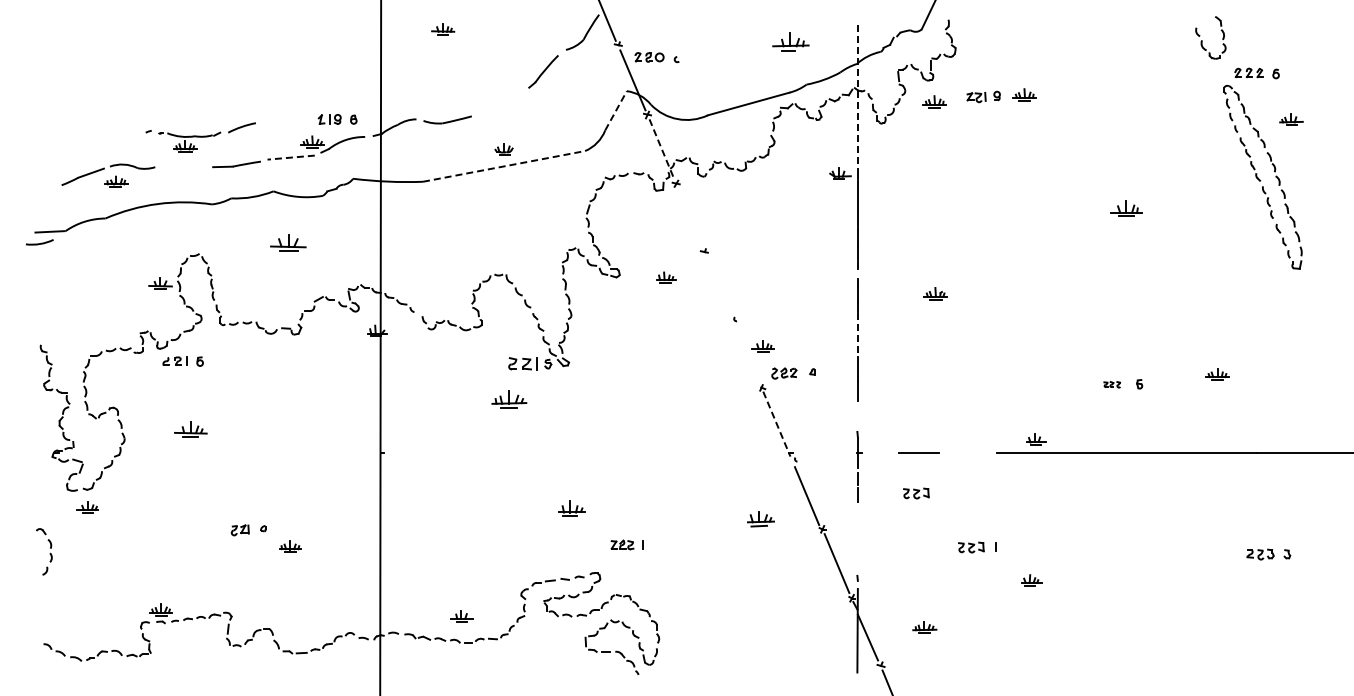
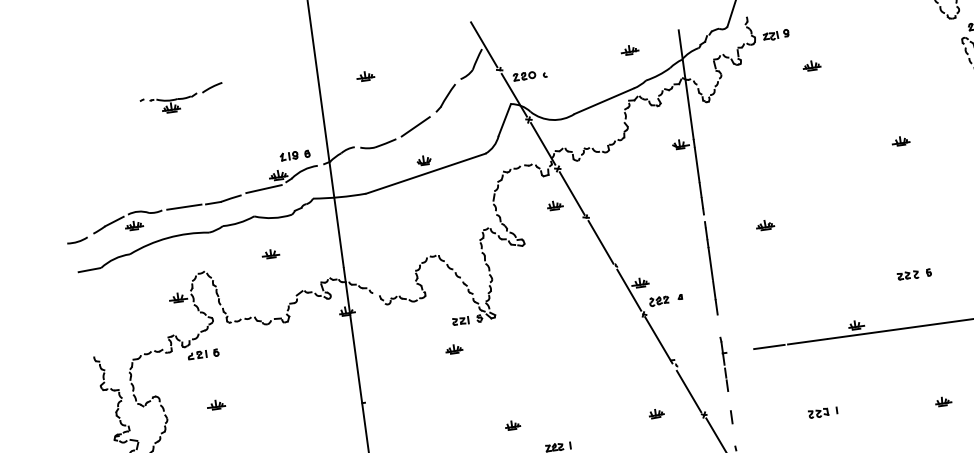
part: (790, 42) -> (629, 50), size x0.62
part: (983, 96) -> (776, 34), moved
line: (857, 97) -> (685, 84), dashed -> solid
part: (934, 101) -> (744, 80), removed
line: (499, 103) -> (415, 126), added
line: (616, 110) -> (505, 119), dashed -> solid
part: (200, 137) -> (181, 99), moved
line: (661, 148) -> (543, 143), dashed -> solid
line: (291, 157) -> (264, 188), dashed -> solid
line: (184, 166) -> (184, 206), added
line: (504, 166) -> (426, 173), dashed -> solid
part: (1126, 208) -> (900, 141), size x0.71
line: (690, 218) -> (572, 193), added
part: (288, 242) -> (270, 253), size x0.62
arc: (39, 243) -> (77, 241), moved
part: (666, 277) -> (555, 205), moved
line: (718, 286) -> (600, 242), added
line: (857, 333) -> (710, 263), dashed -> solid
line: (747, 353) -> (629, 289), added
part: (522, 364) -> (460, 321), size x0.71
part: (1112, 384) -> (908, 275), size x1.67
part: (509, 399) -> (454, 349), size x0.62
line: (777, 424) -> (659, 340), dashed -> solid
part: (190, 429) -> (216, 405), size x0.71
line: (969, 452) -> (807, 341), added
part: (916, 493) -> (771, 378), removed
part: (572, 508) -> (513, 425), size x0.71
part: (760, 519) -> (656, 414), size x0.71
line: (857, 536) -> (731, 416), added
part: (1031, 580) -> (943, 401), moved

